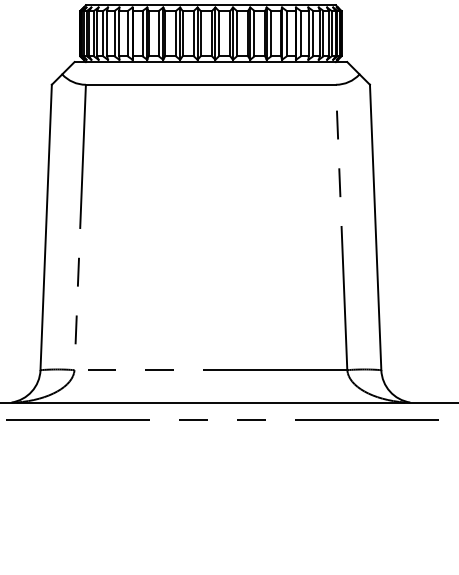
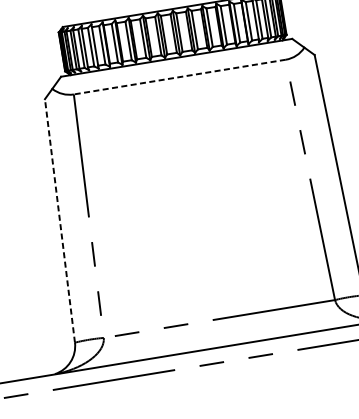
line: (210, 84) -> (179, 76), solid -> dashed
line: (46, 227) -> (60, 220), solid -> dashed

